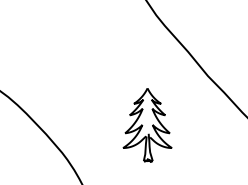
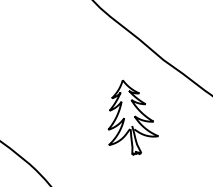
part: (147, 125) -> (129, 117), moved

